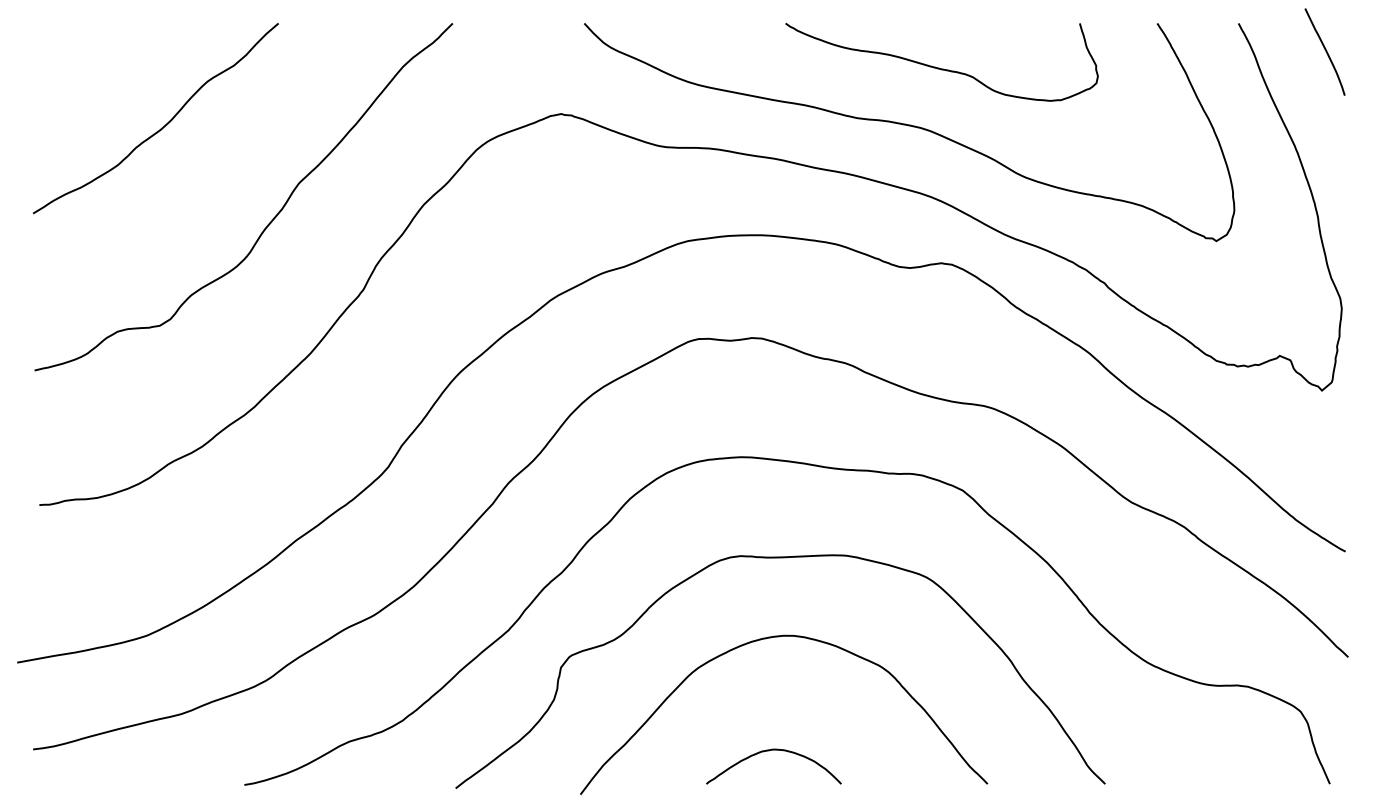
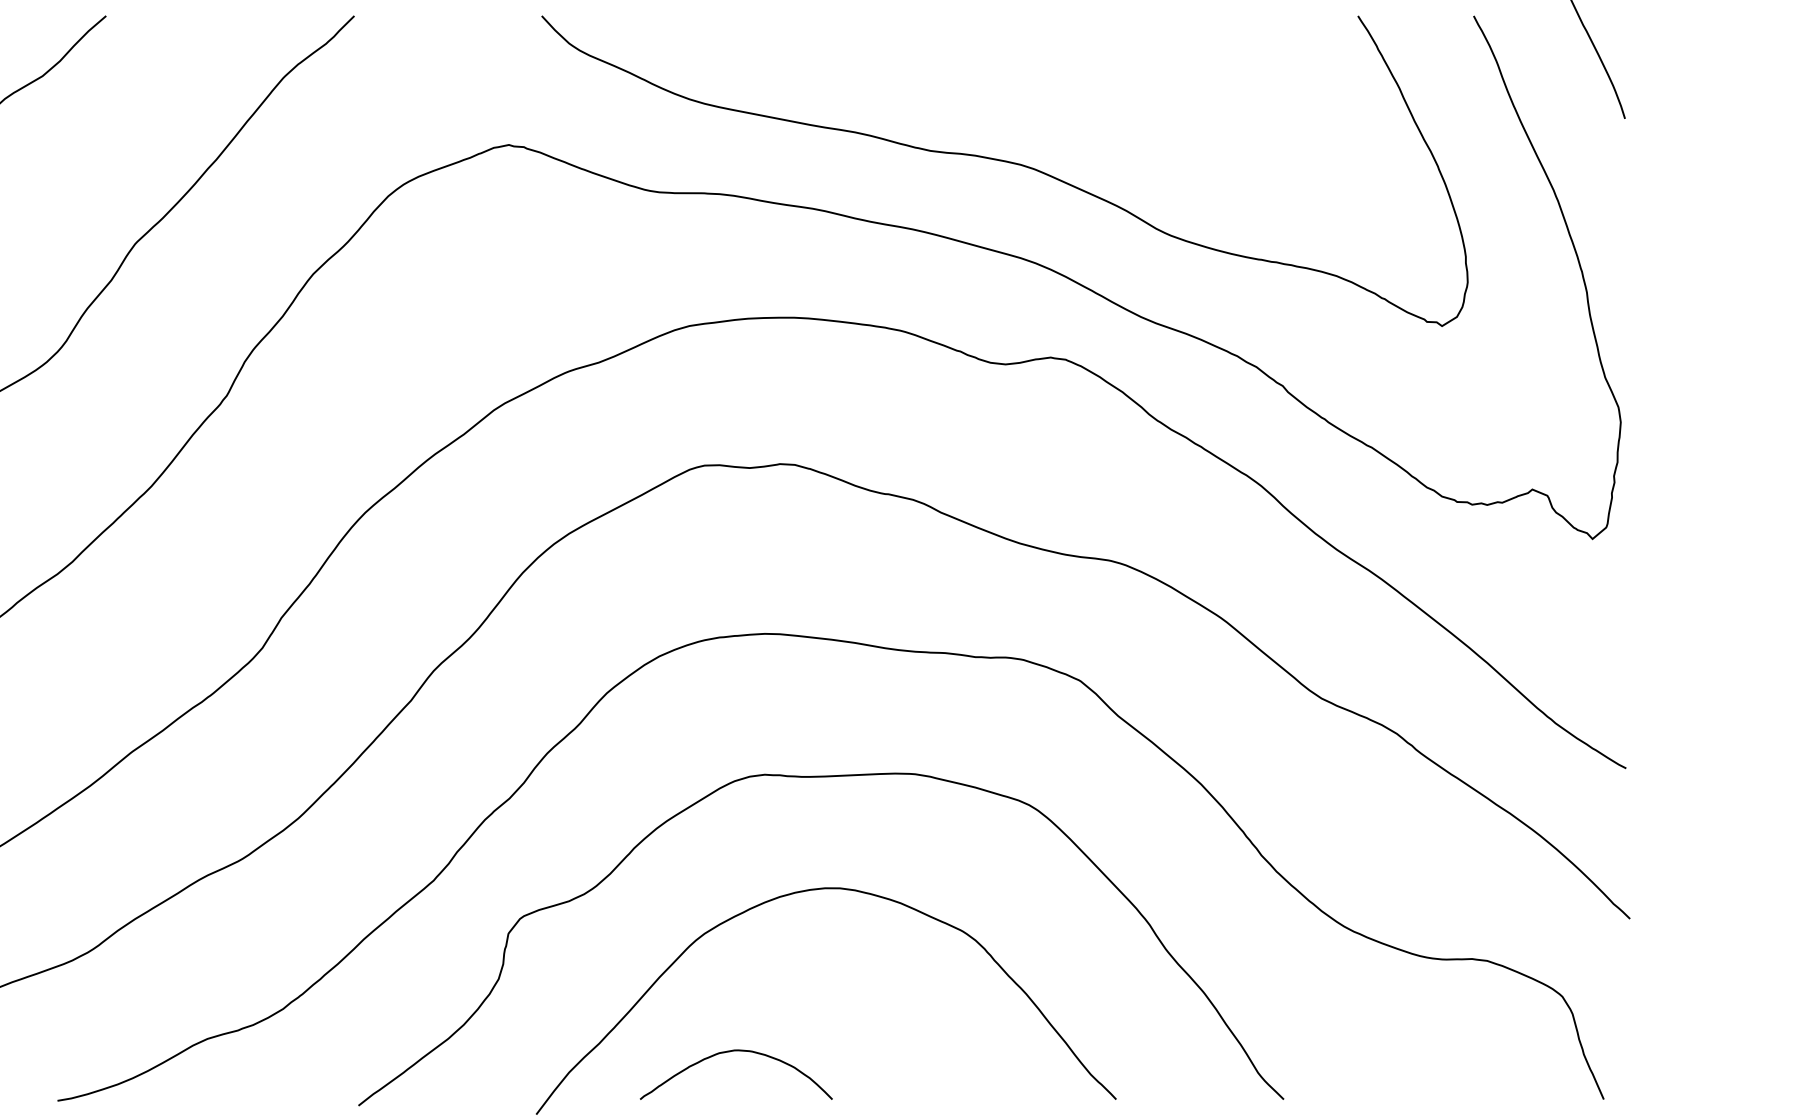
curve: (939, 67) -> (1047, 78), removed
curve: (769, 751) -> (730, 1053), moved

